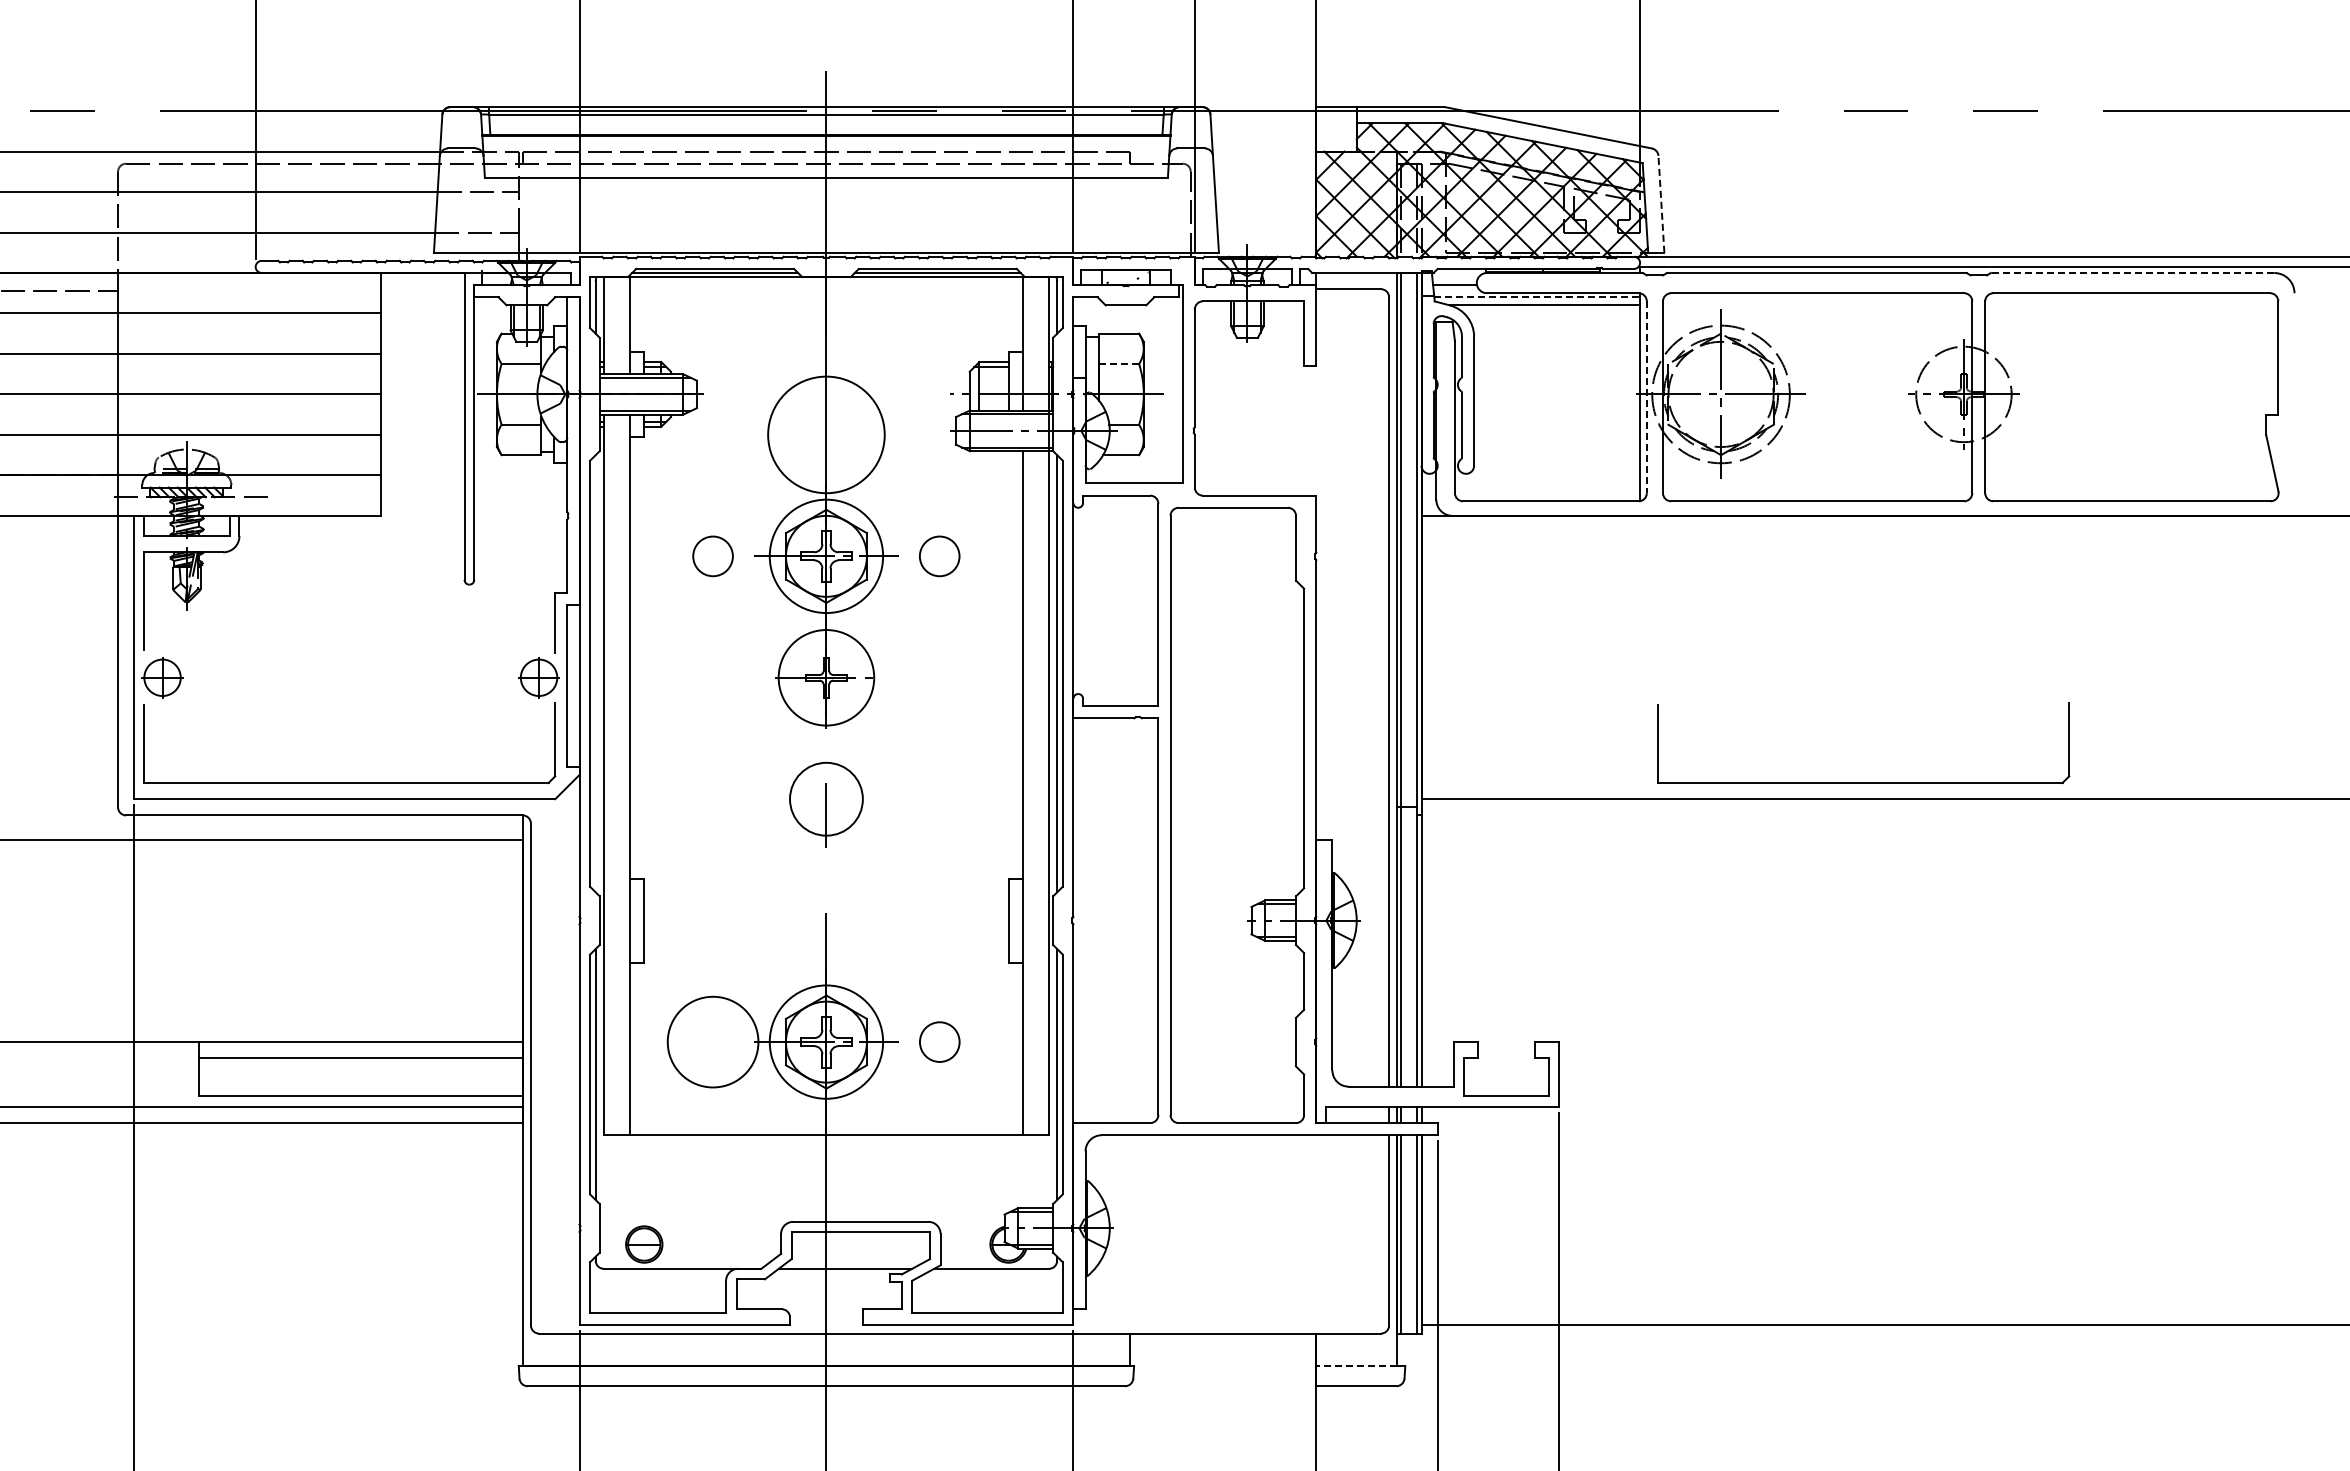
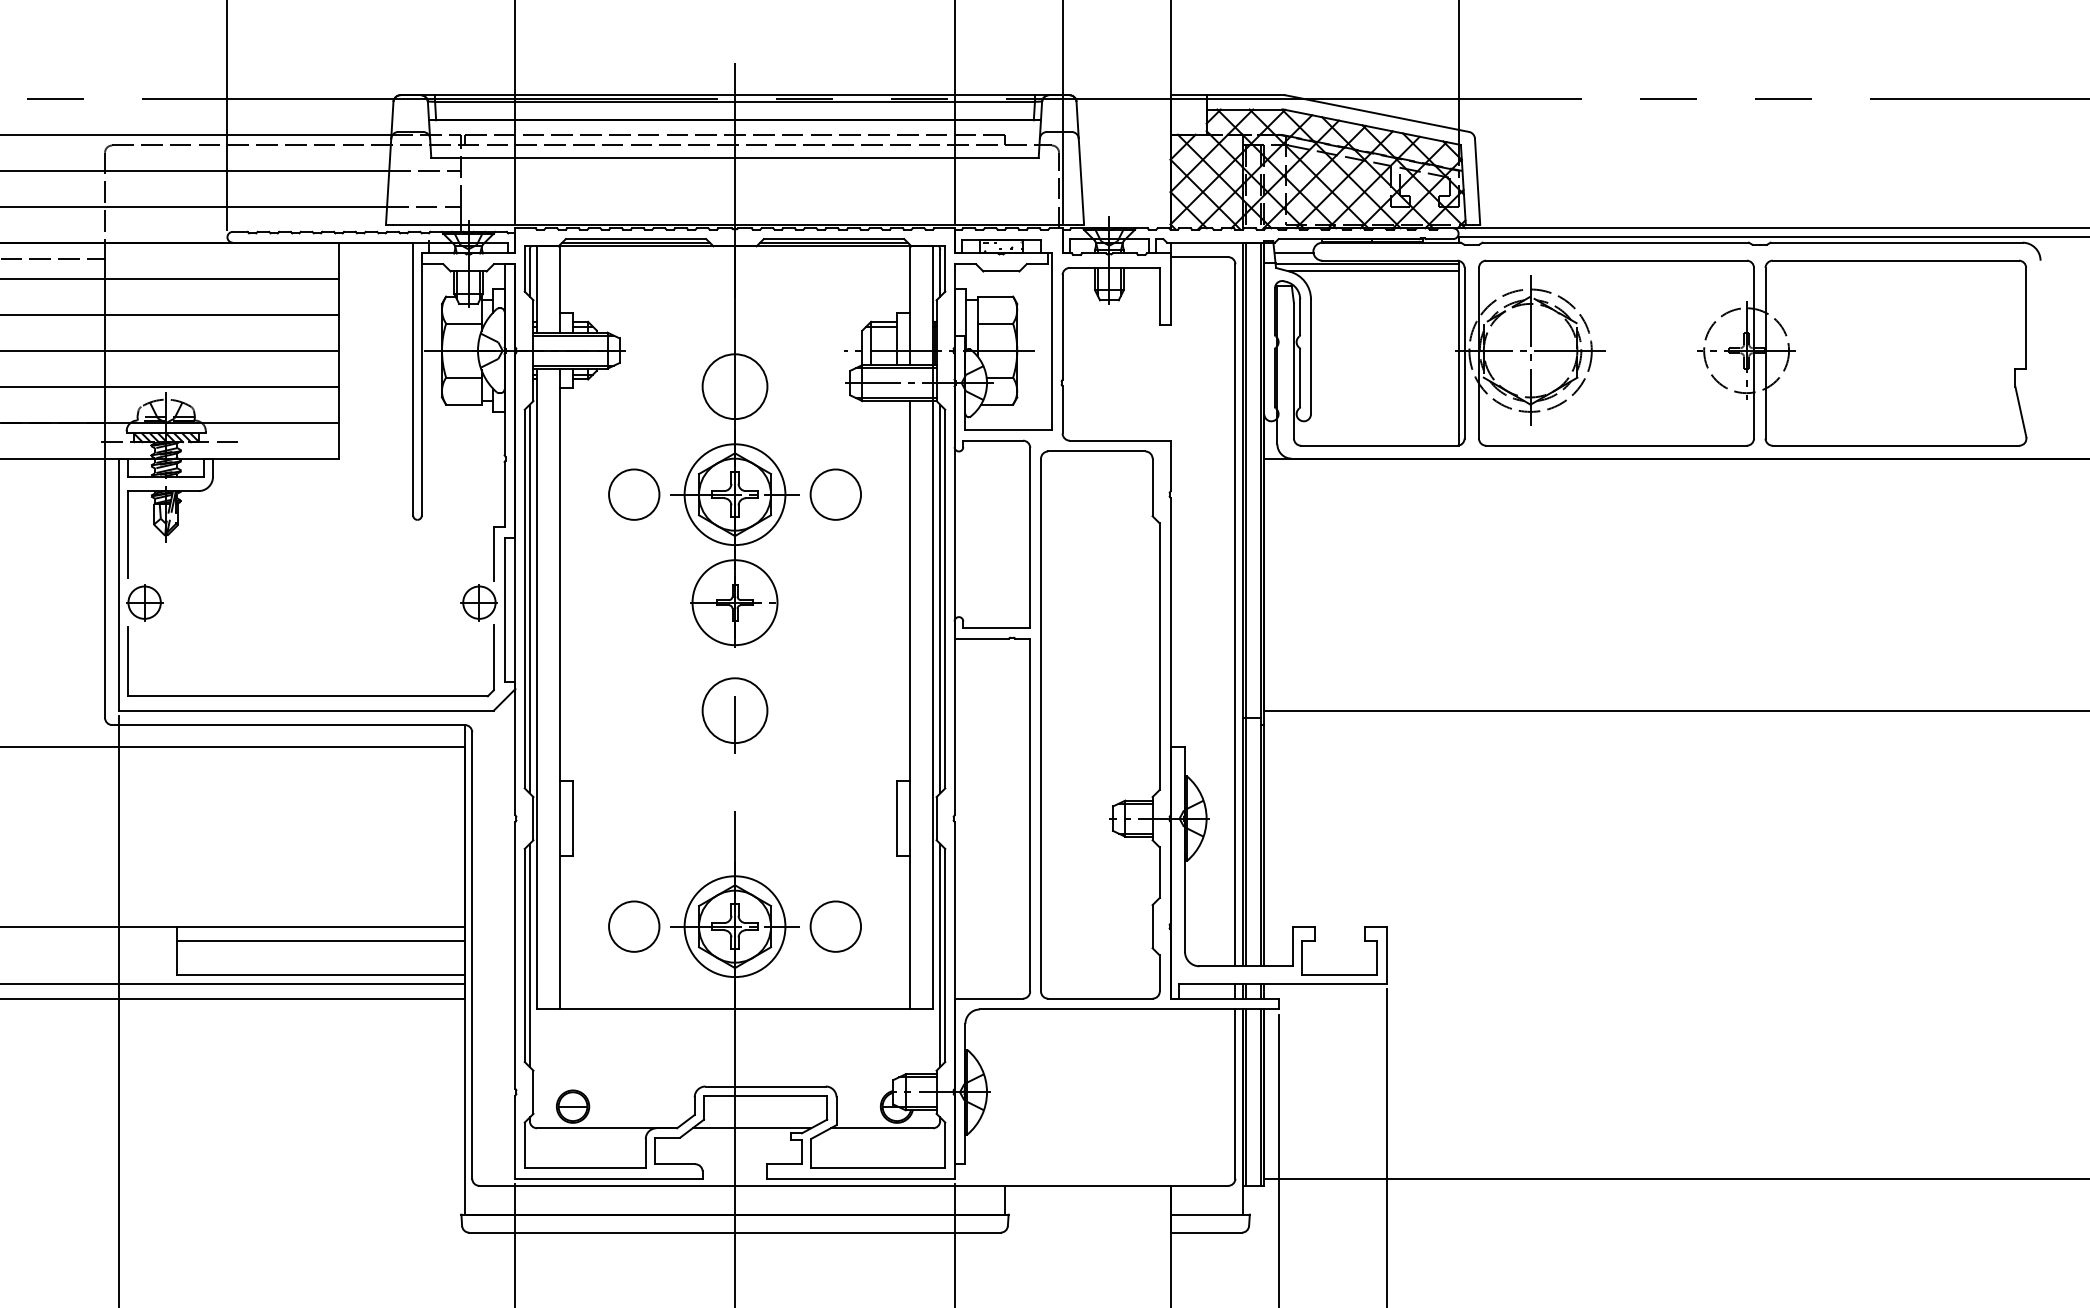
line: (1661, 204) -> (1477, 181), dashed -> solid
line: (2132, 273) -> (1896, 243), dashed -> solid
line: (1537, 297) -> (1367, 264), dashed -> solid
line: (1119, 364) -> (995, 324), dashed -> solid
line: (1646, 397) -> (1464, 353), dashed -> solid
circle: (826, 434) -> (735, 386), size x0.62
circle: (712, 556) -> (633, 494), size x1.43
circle: (939, 556) -> (835, 494), size x1.43
line: (595, 673) -> (529, 598), added
part: (1863, 782) -> (1657, 695), removed
circle: (712, 1041) -> (633, 926), size x0.62
circle: (939, 1041) -> (835, 926), size x1.43
line: (1356, 1365) -> (1206, 1214), dashed -> solid

